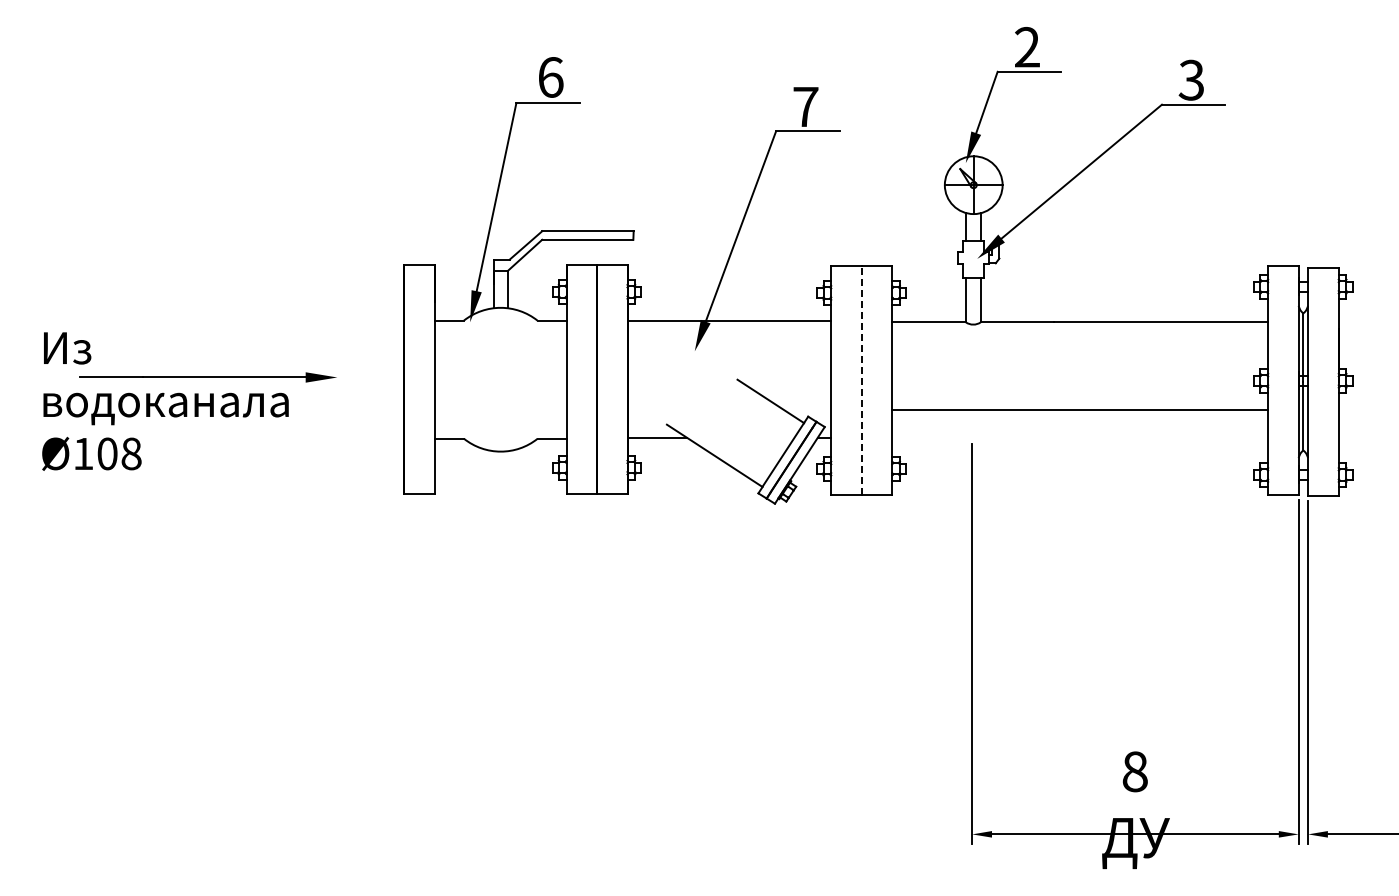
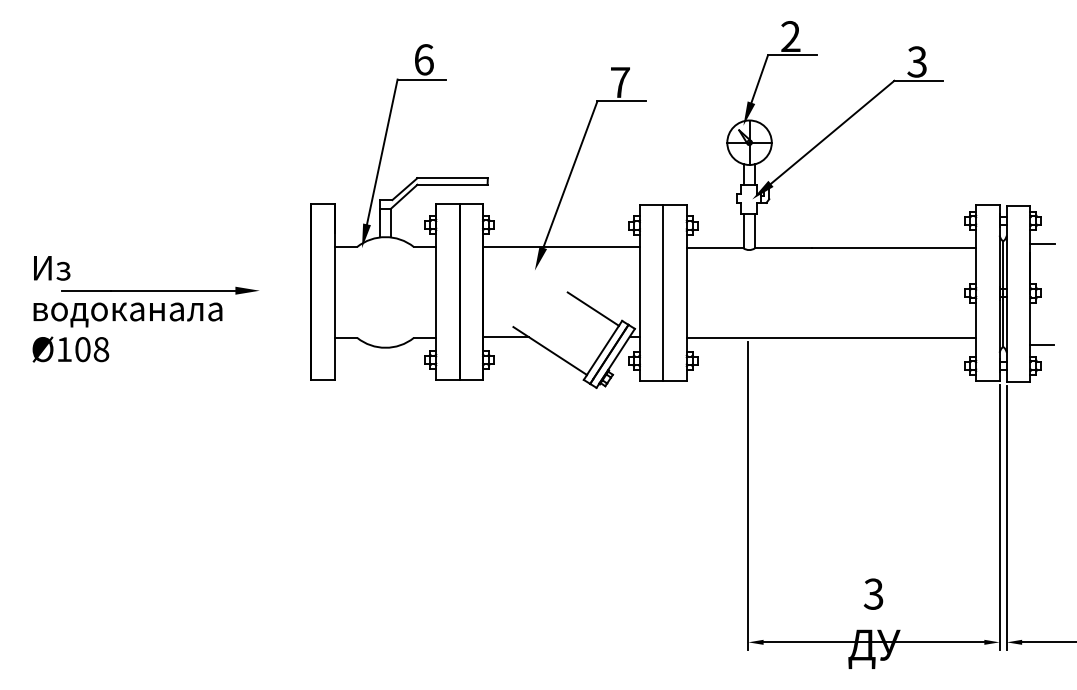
line: (1354, 316) -> (1042, 243), added
line: (861, 380) -> (663, 293), dashed -> solid
line: (1080, 409) -> (831, 337), moved
line: (1353, 448) -> (1041, 345), added
text: (1134, 771) -> (873, 593), 8 -> 3

